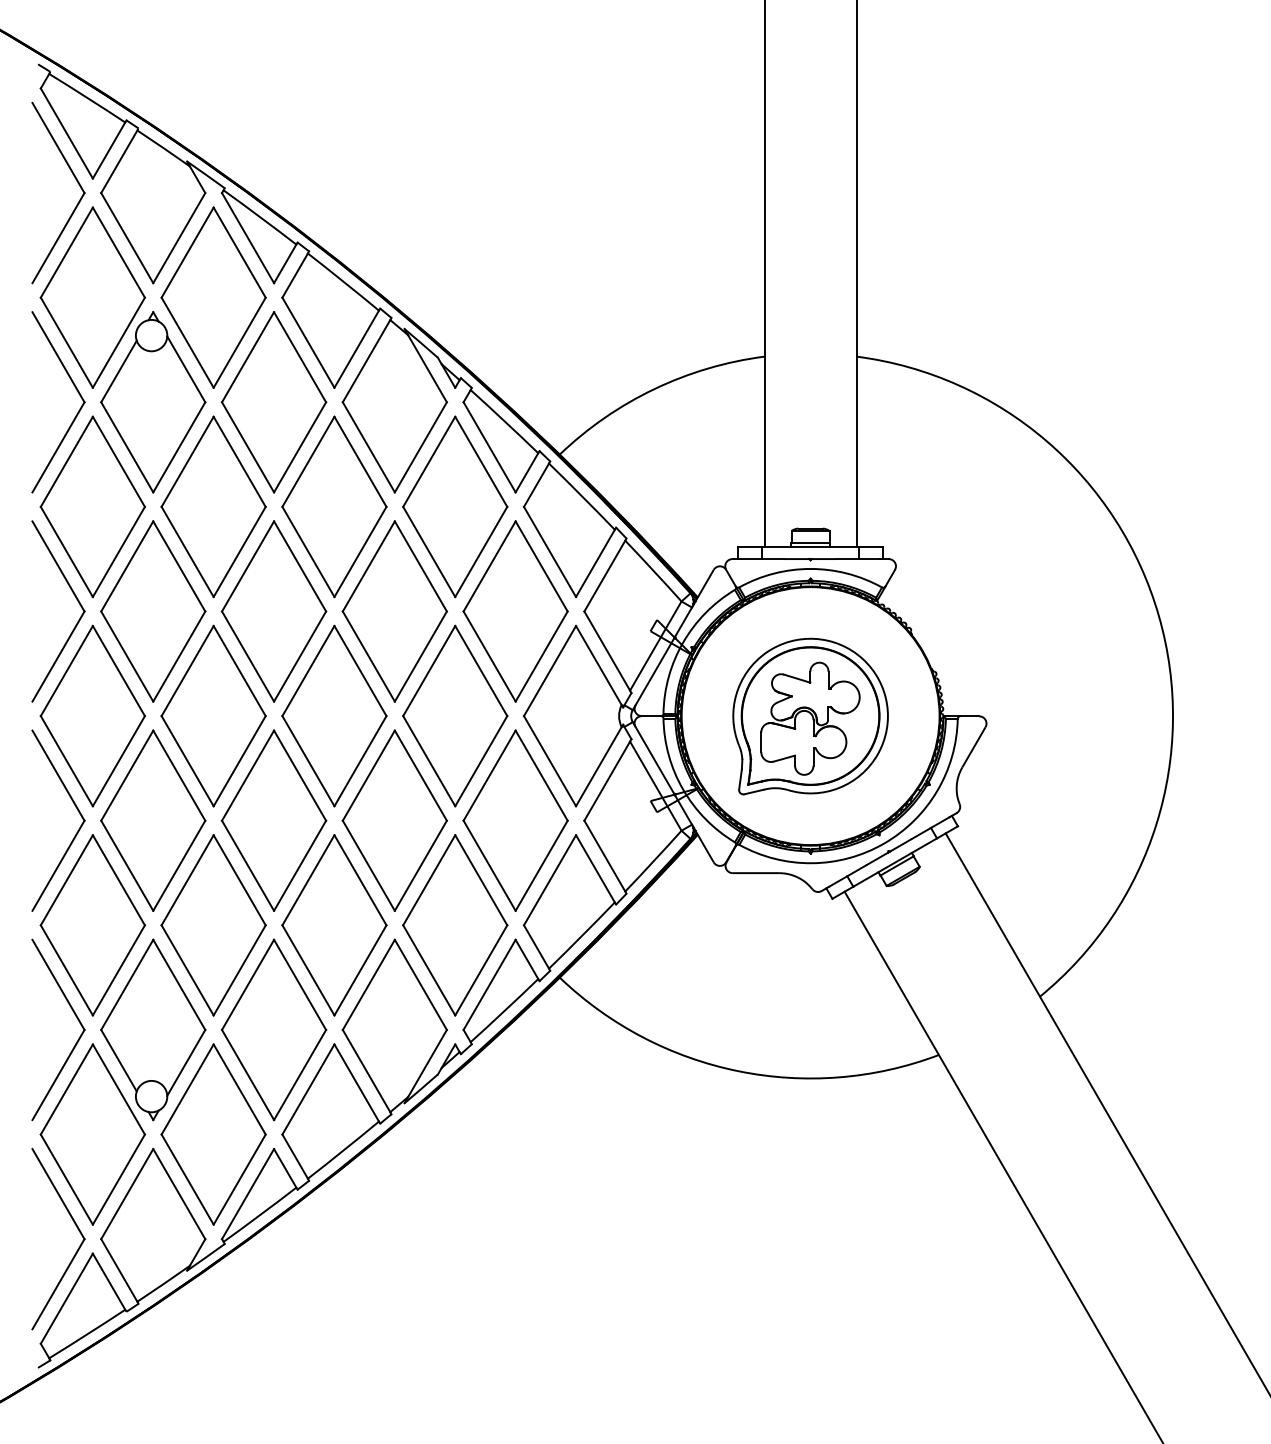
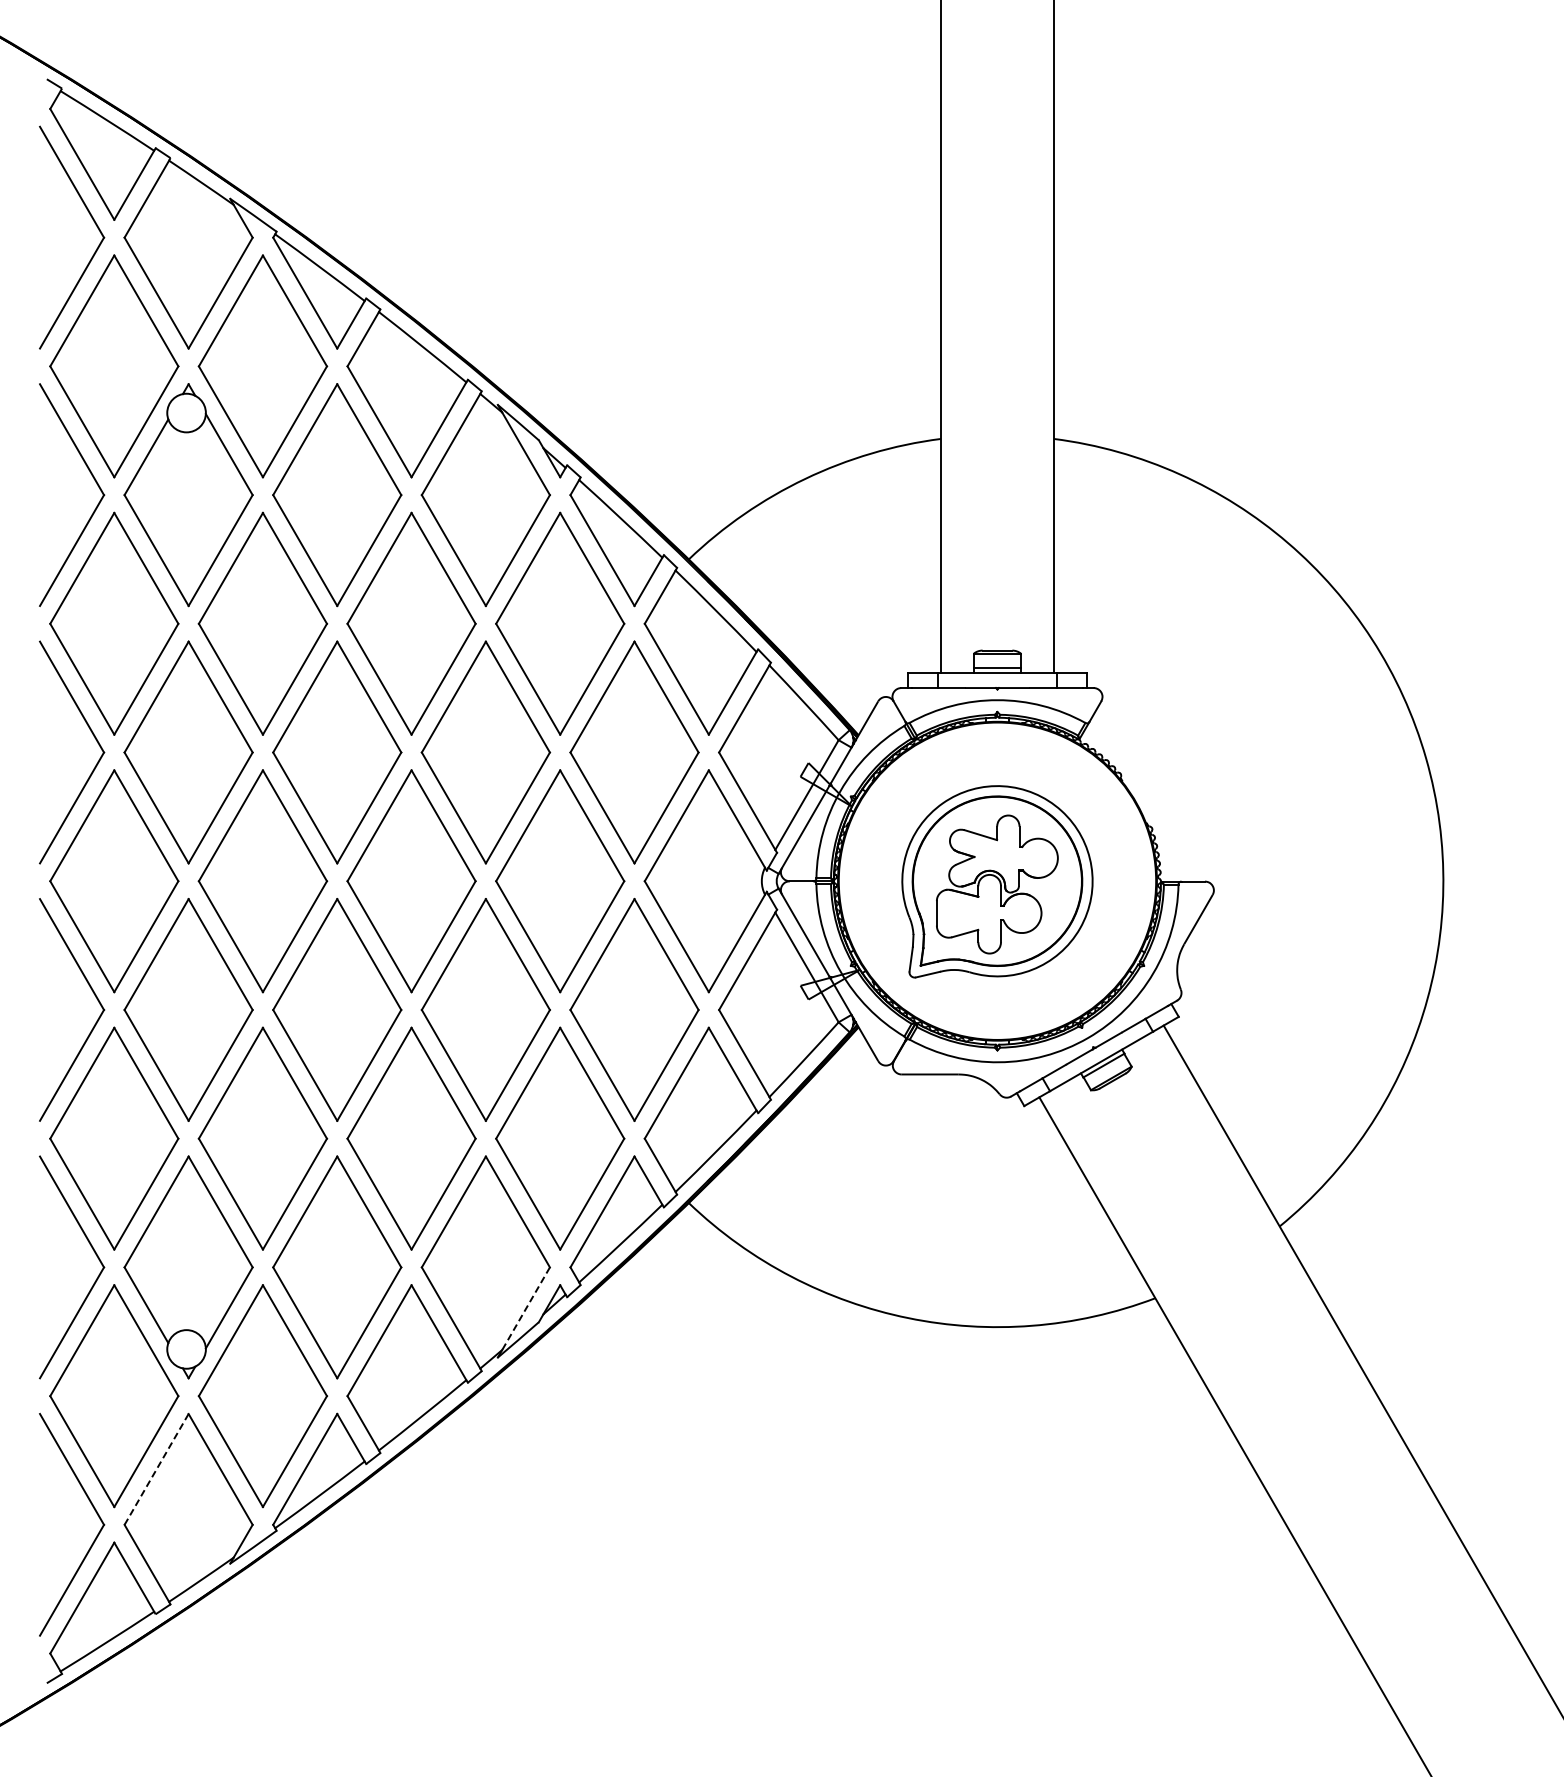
line: (427, 1063) -> (526, 1308), solid -> dashed
line: (127, 1193) -> (156, 1468), solid -> dashed

